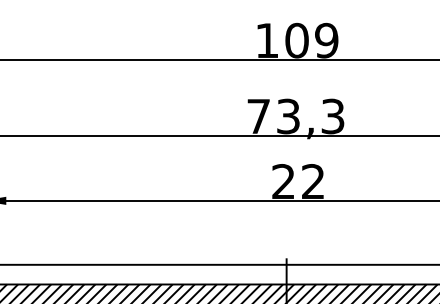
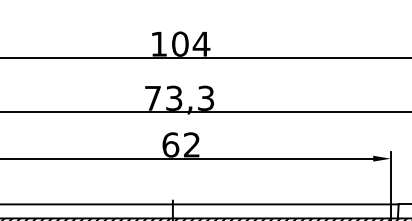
text: (326, 39) -> (201, 43), 109 -> 104
text: (283, 181) -> (170, 144), 22 -> 62

